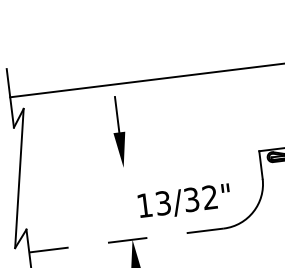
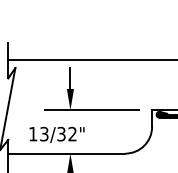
line: (158, 163) -> (91, 110), added
text: (183, 201) -> (56, 134), moved
line: (125, 240) -> (66, 153), dashed -> solid

